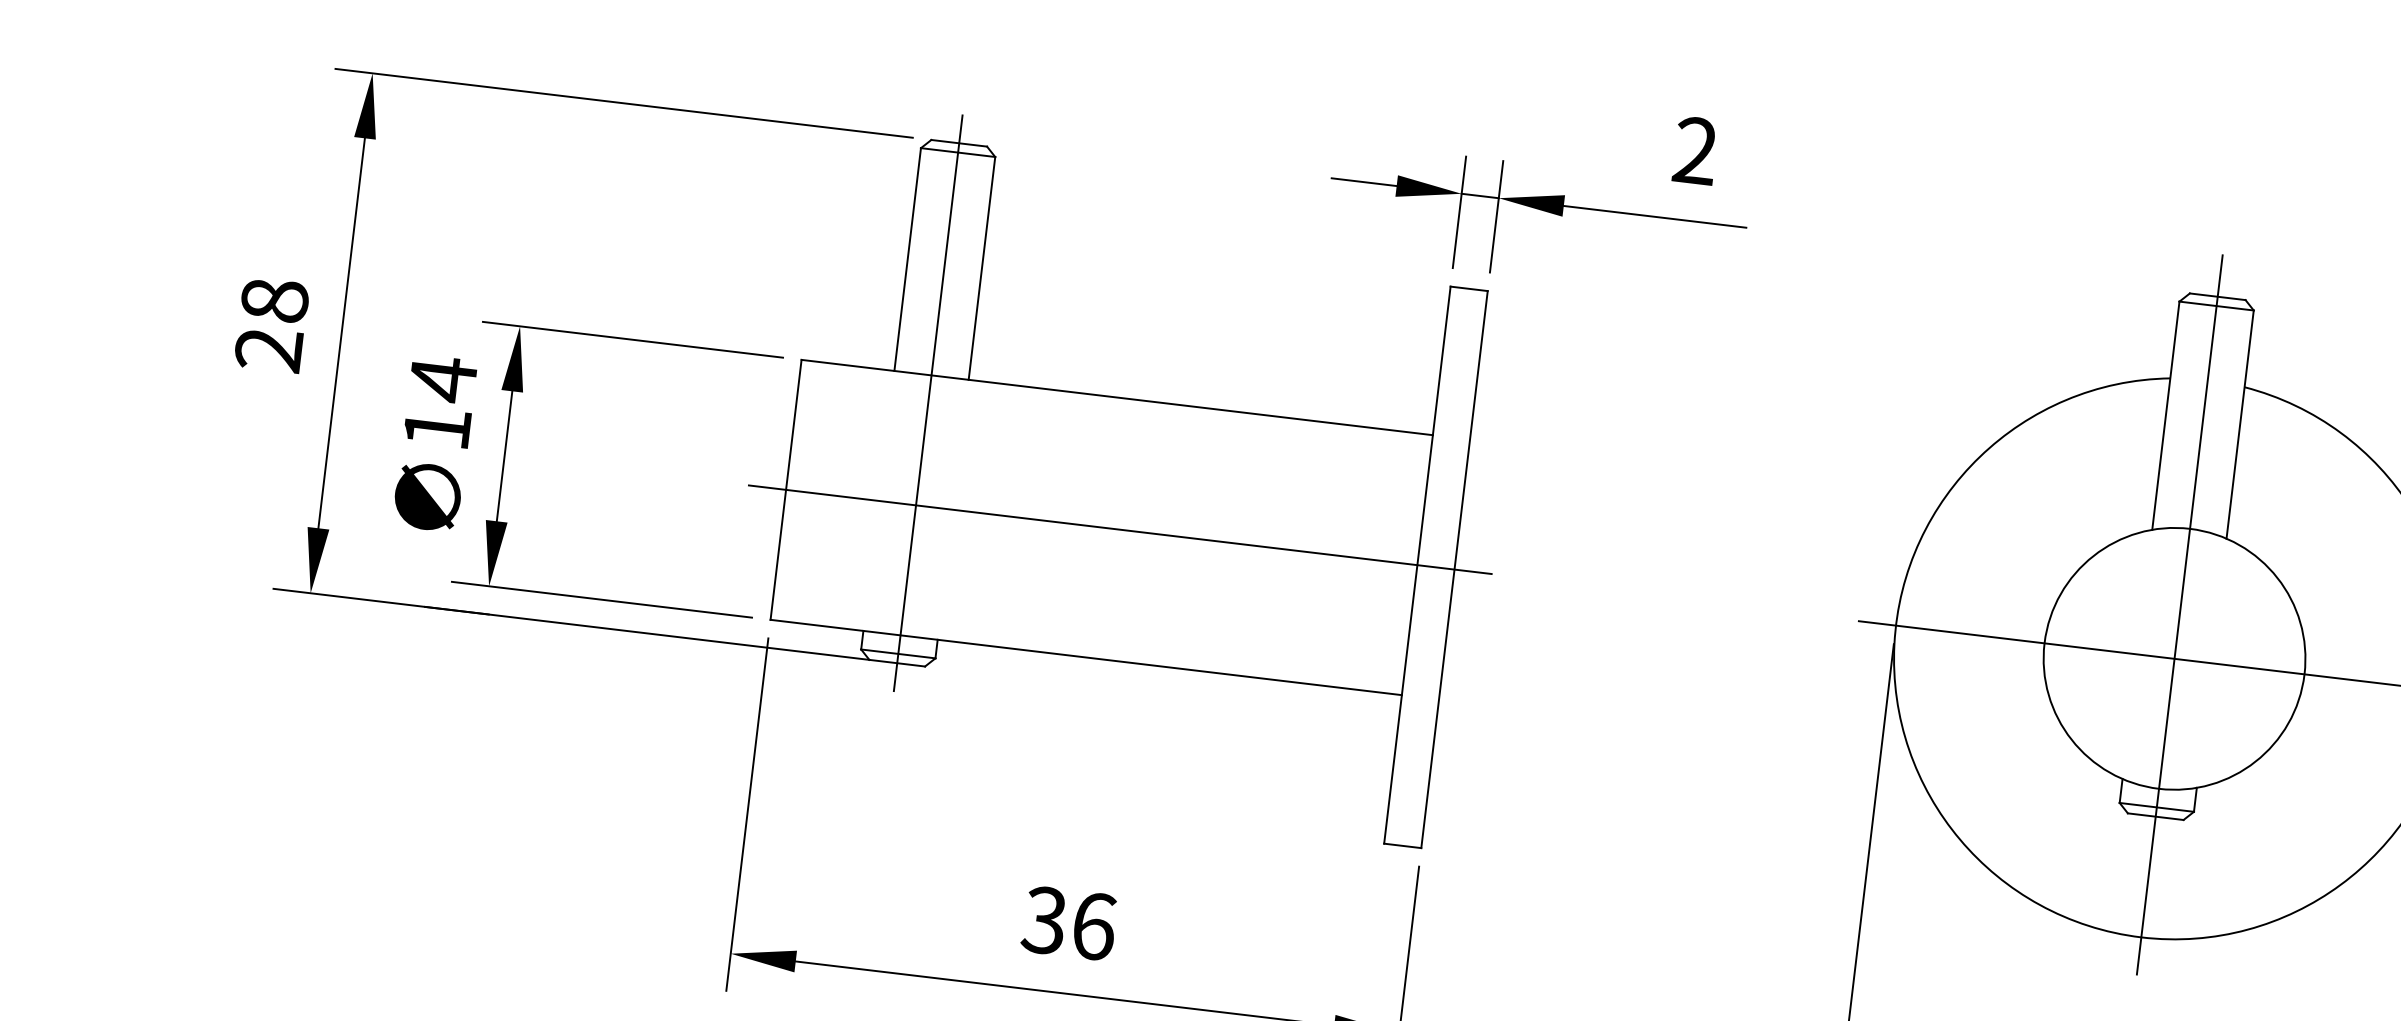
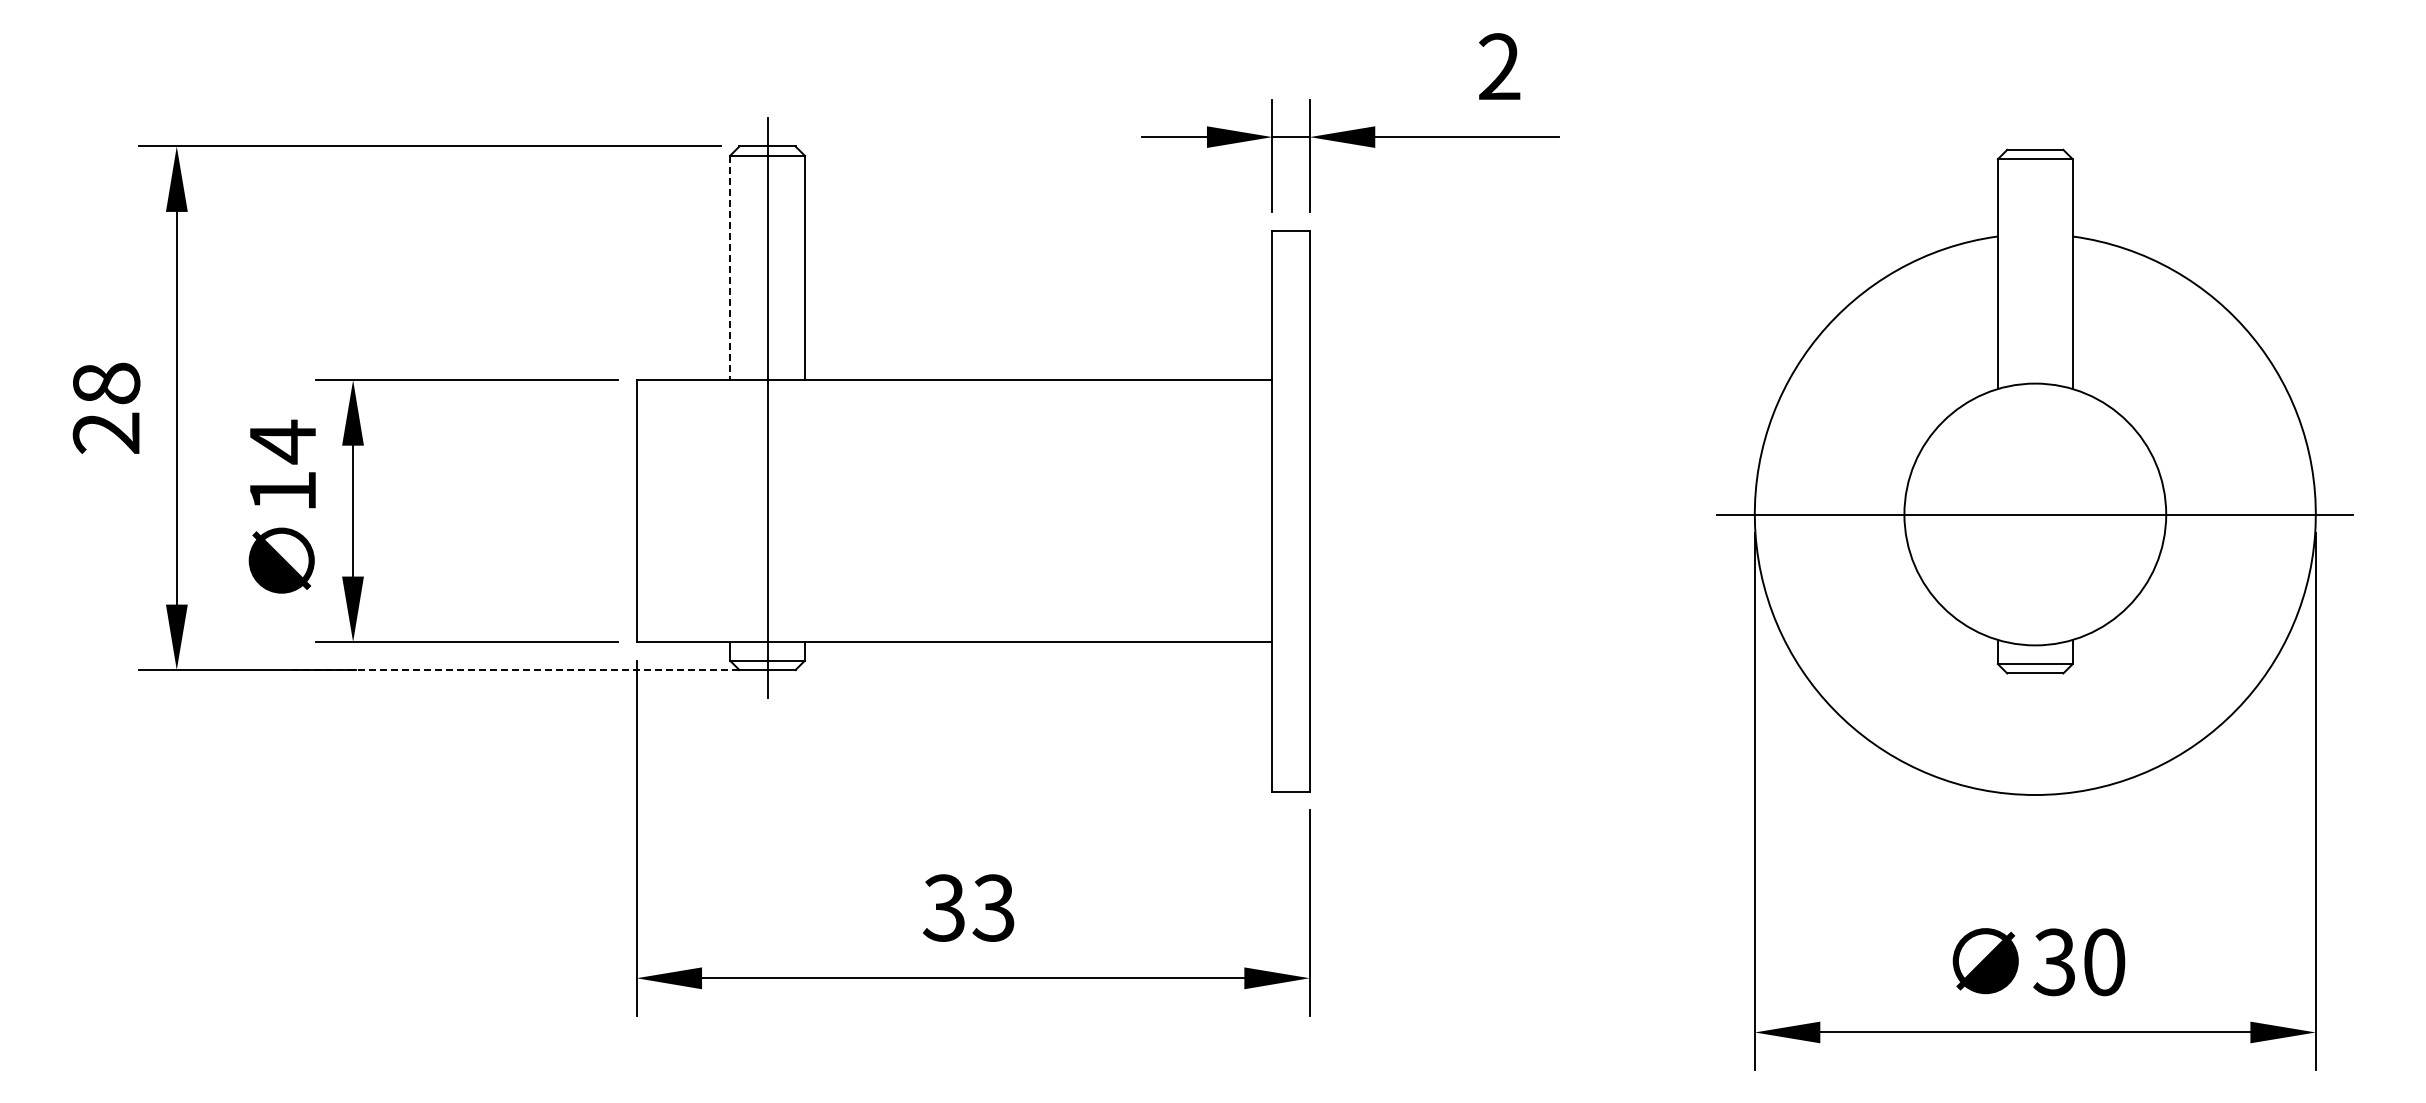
line: (908, 260) -> (730, 268), solid -> dashed
line: (1120, 530) -> (973, 511), removed
line: (2179, 615) -> (2035, 470), removed
line: (646, 633) -> (515, 670), solid -> dashed
text: (1093, 925) -> (993, 907), 36 -> 33

